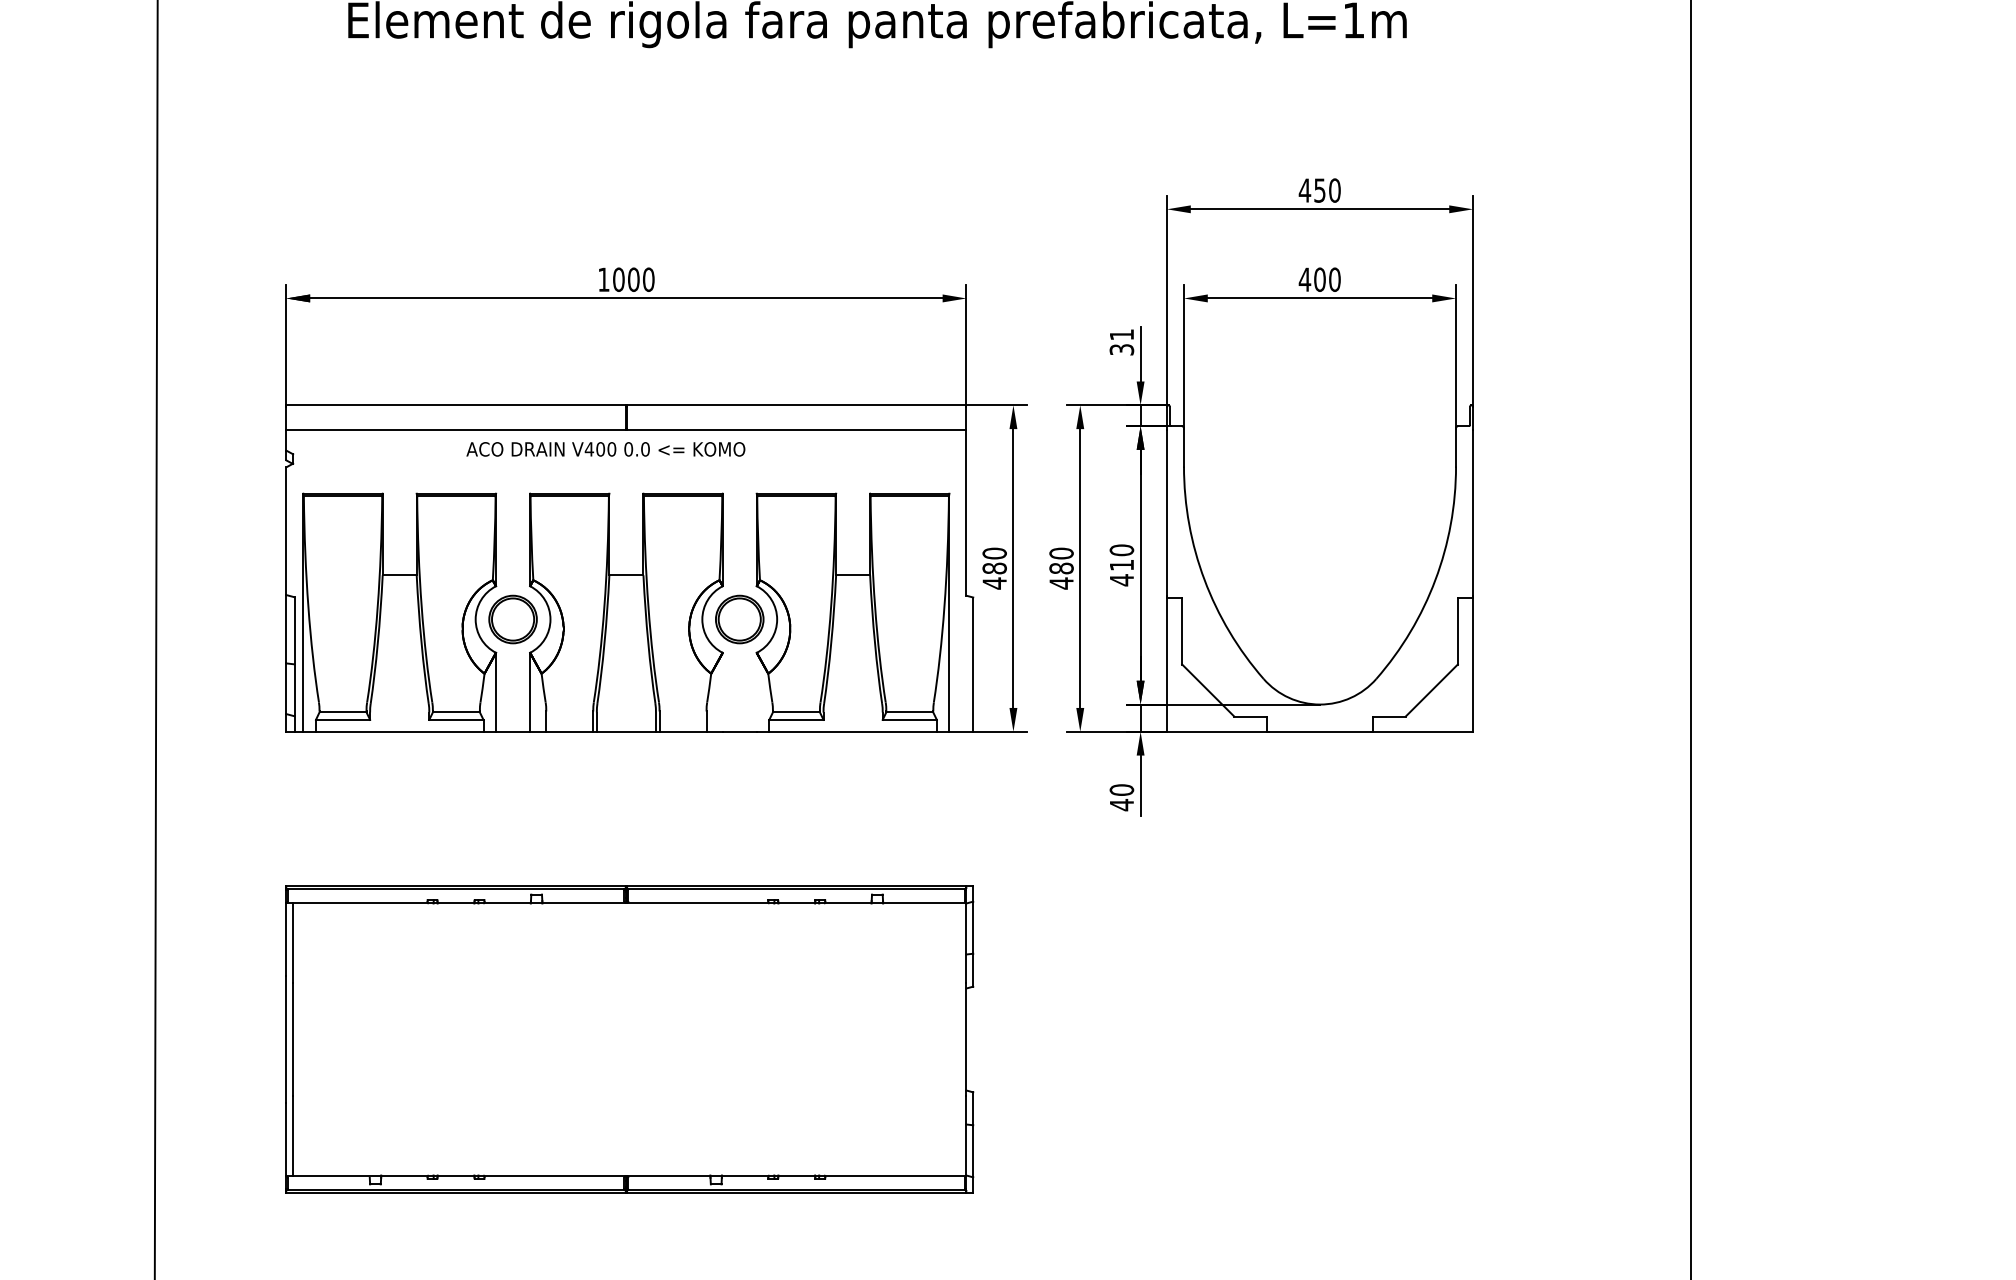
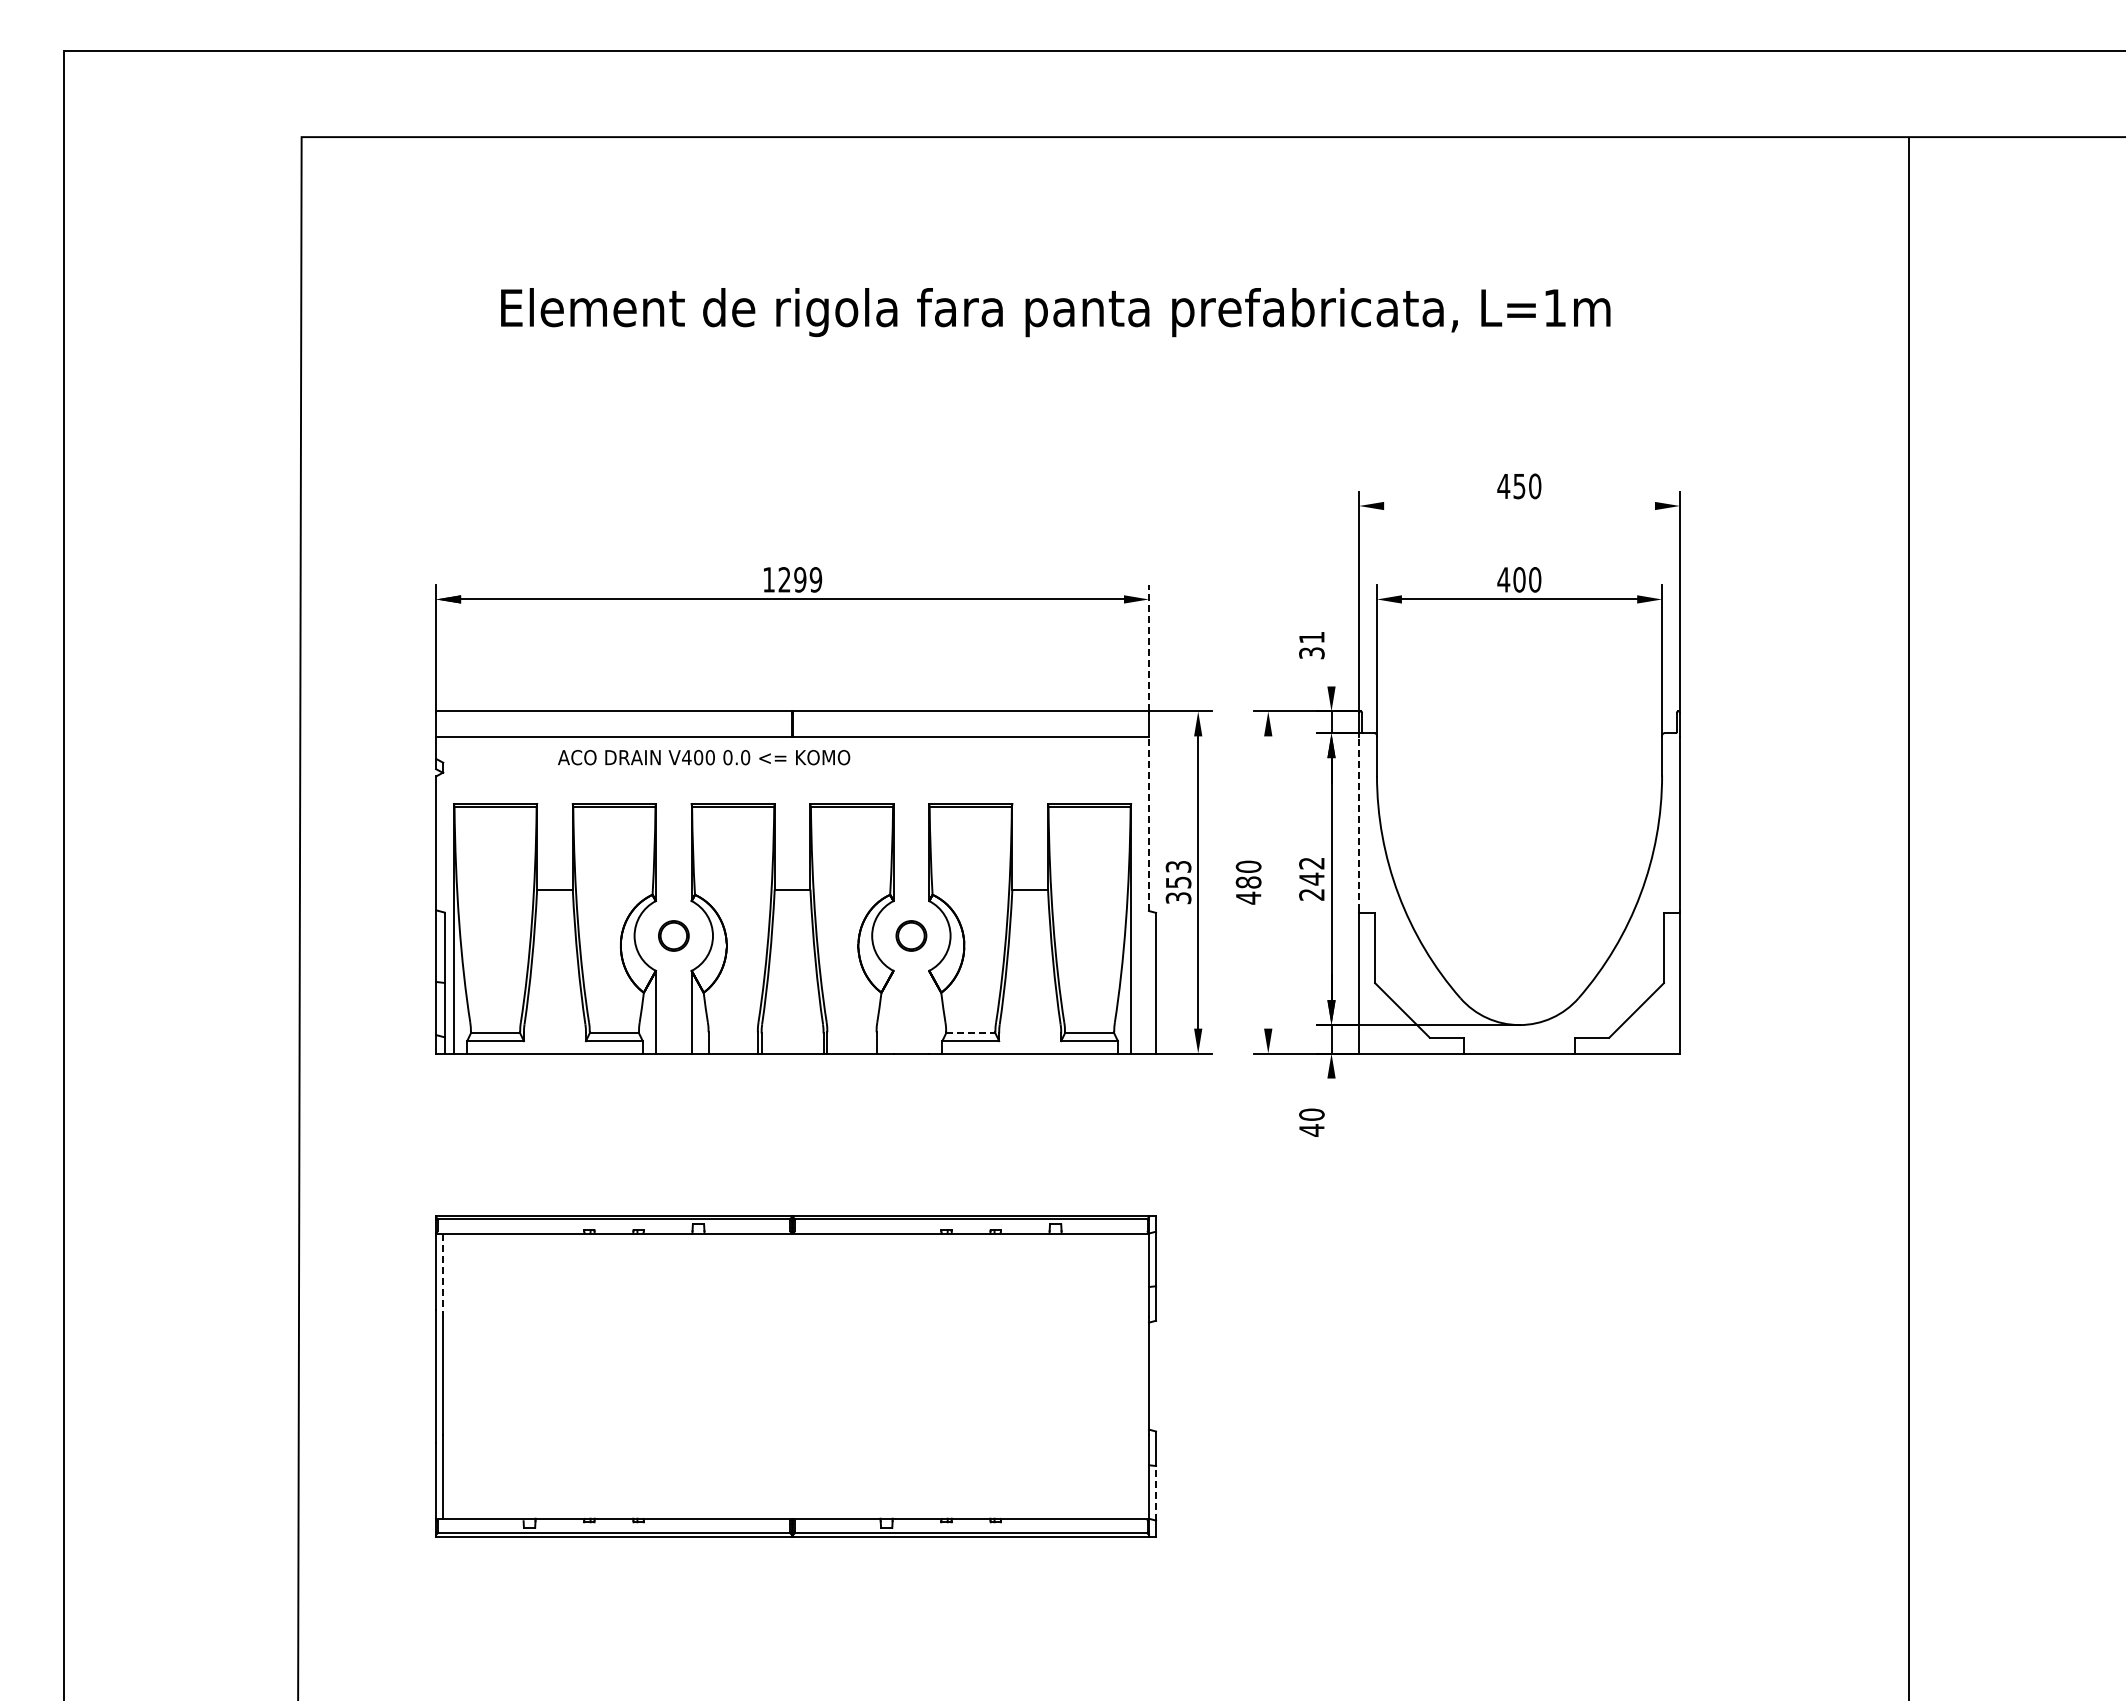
line: (1319, 209) -> (1519, 506), removed
text: (633, 279) -> (800, 579), 1000 -> 1299
line: (966, 344) -> (1148, 647), solid -> dashed
line: (1140, 353) -> (1331, 657), removed
text: (606, 449) -> (704, 757), moved
line: (966, 513) -> (1148, 824), solid -> dashed
line: (1167, 513) -> (1359, 824), solid -> dashed
text: (1121, 565) -> (1311, 879), 410 -> 242
text: (994, 568) -> (1178, 882), 480 -> 353
line: (1080, 568) -> (1268, 882), removed
part: (512, 619) -> (673, 935), size x0.6
part: (739, 619) -> (911, 935), size x0.6
line: (796, 712) -> (970, 1033), solid -> dashed
line: (1140, 785) -> (1331, 1109), removed
line: (293, 943) -> (443, 1275), solid -> dashed
line: (973, 1150) -> (1156, 1492), solid -> dashed

